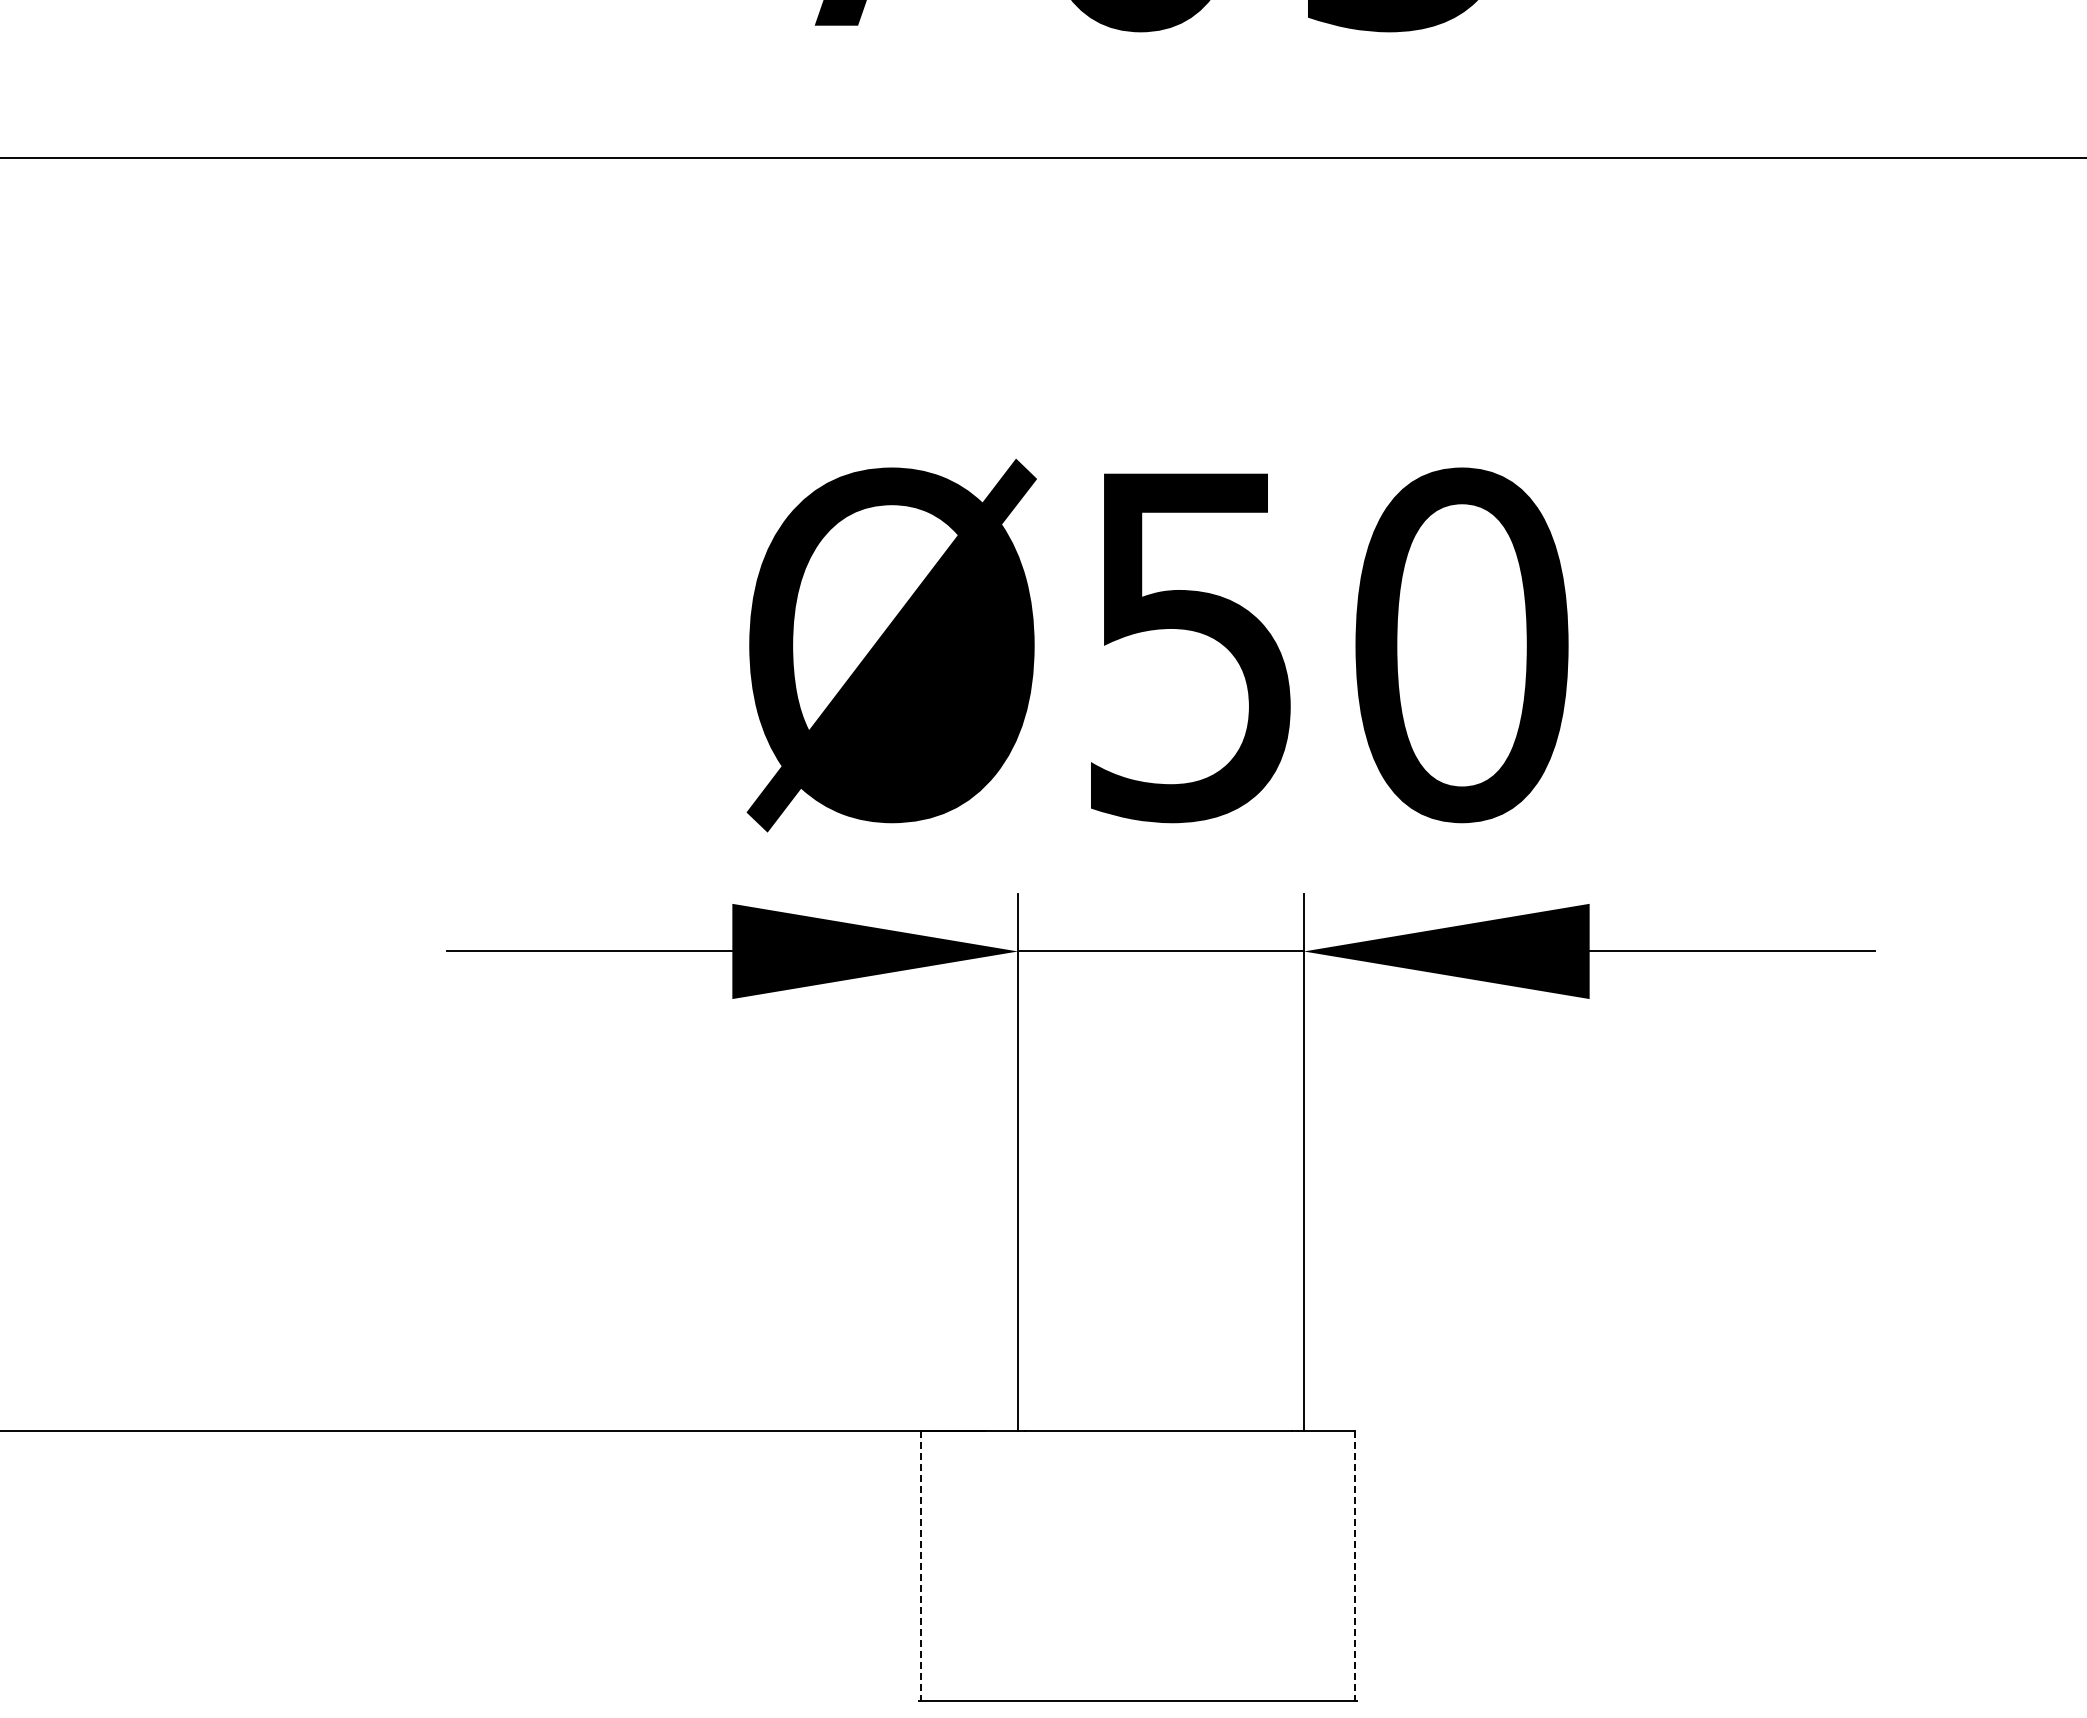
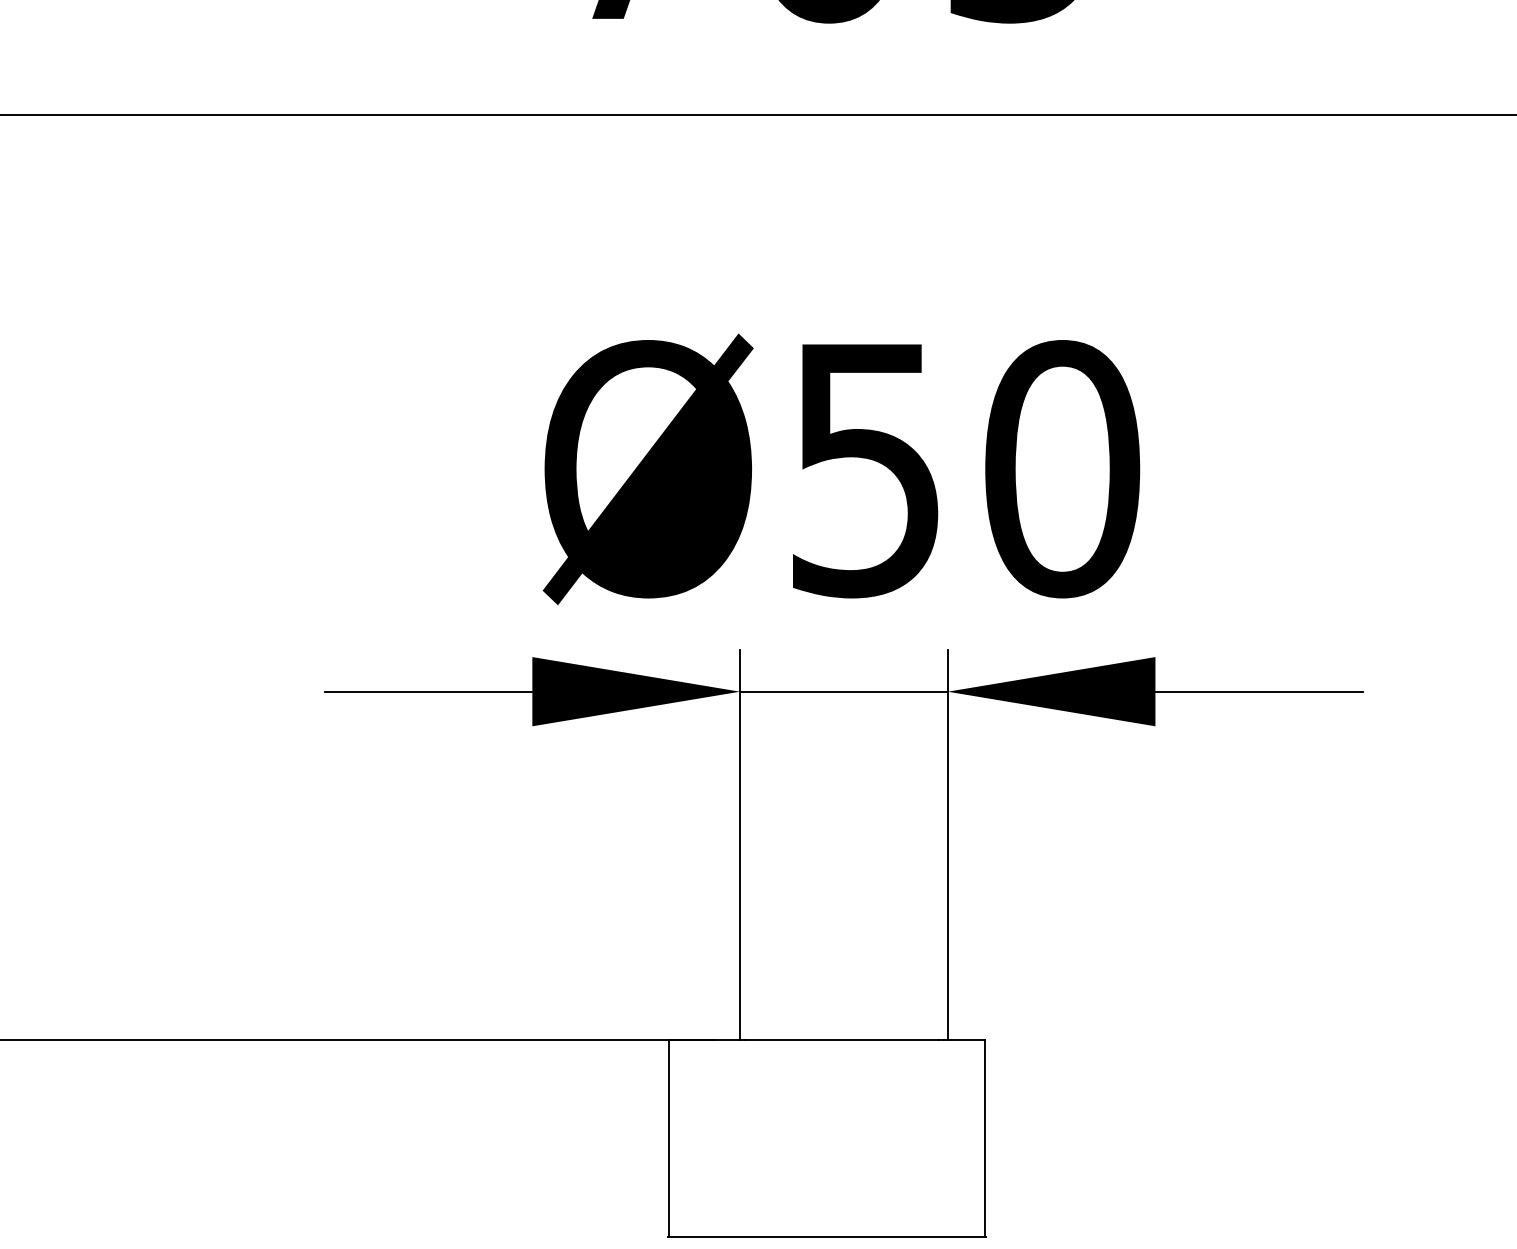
line: (920, 1566) -> (669, 1138), dashed -> solid
line: (1355, 1566) -> (985, 1138), dashed -> solid

